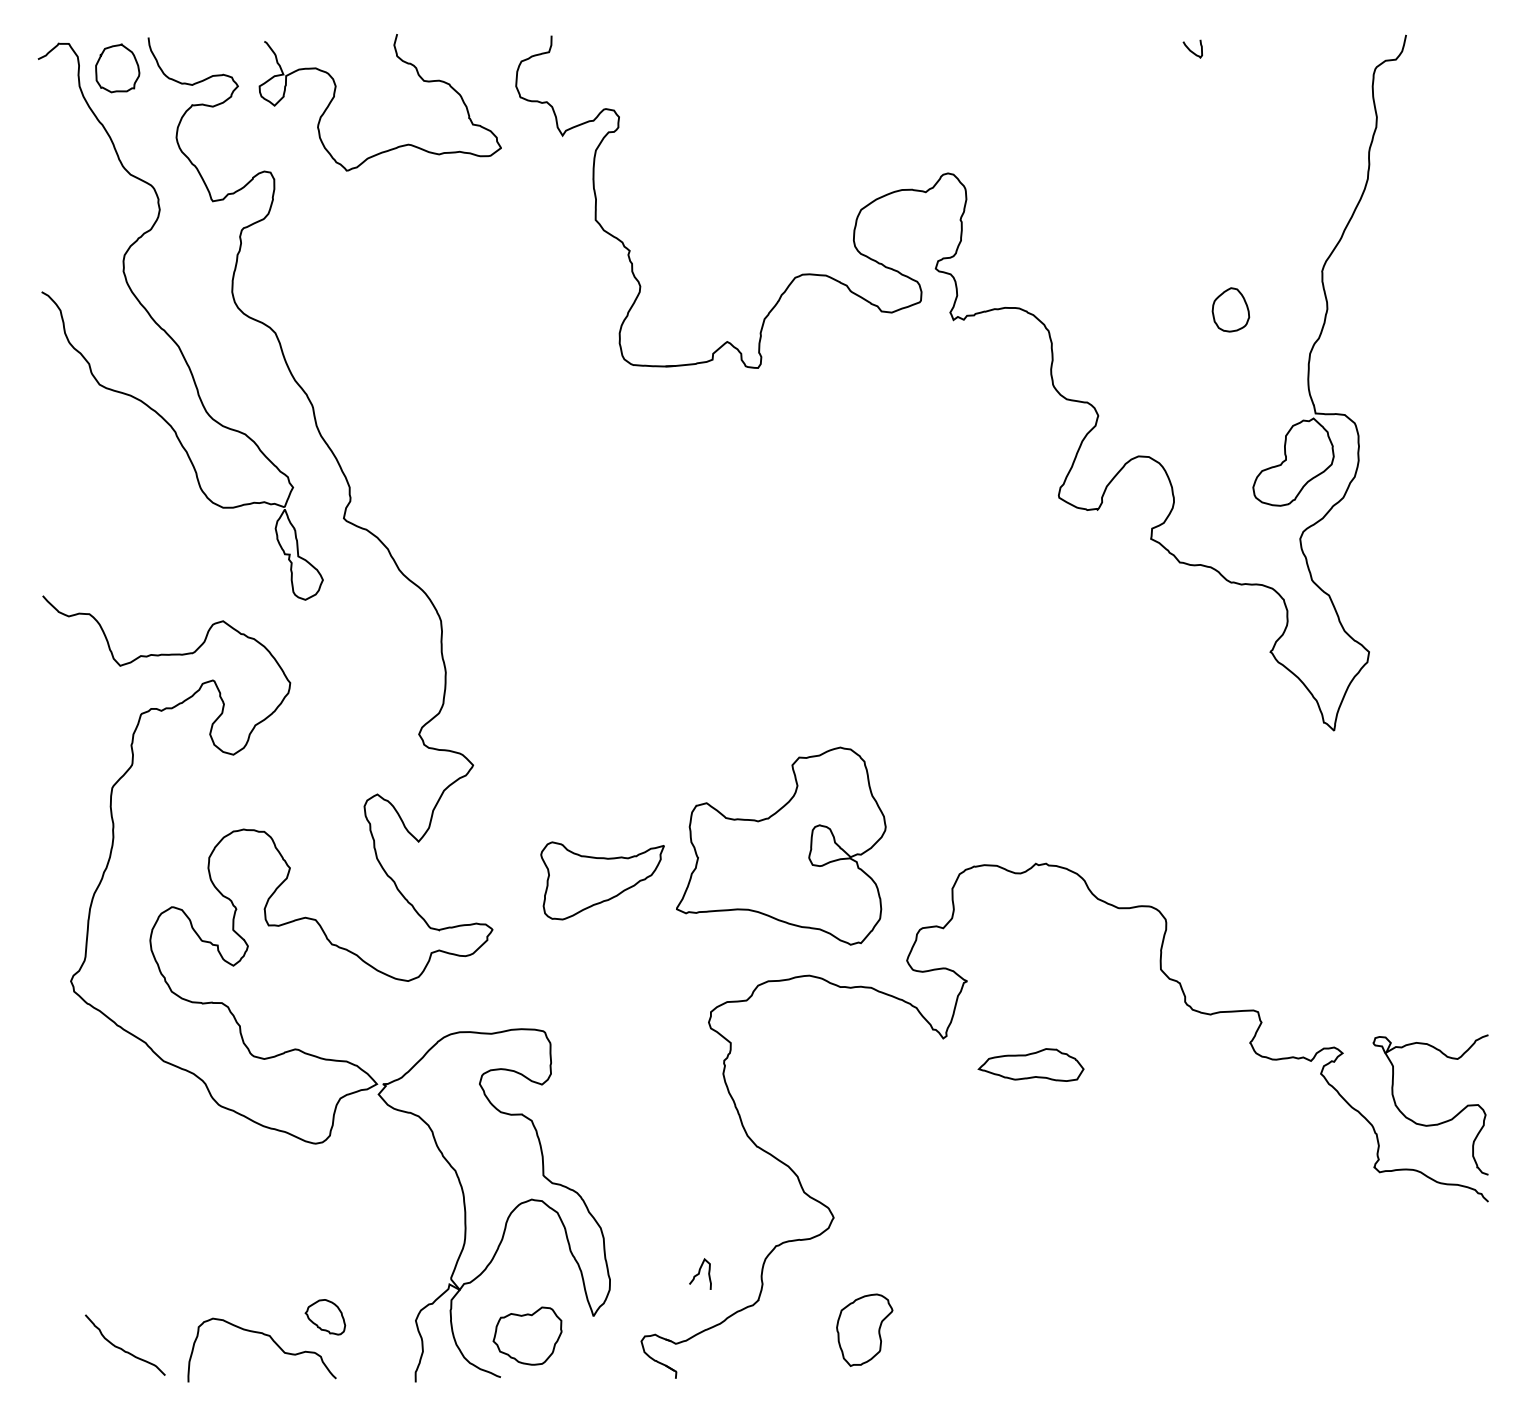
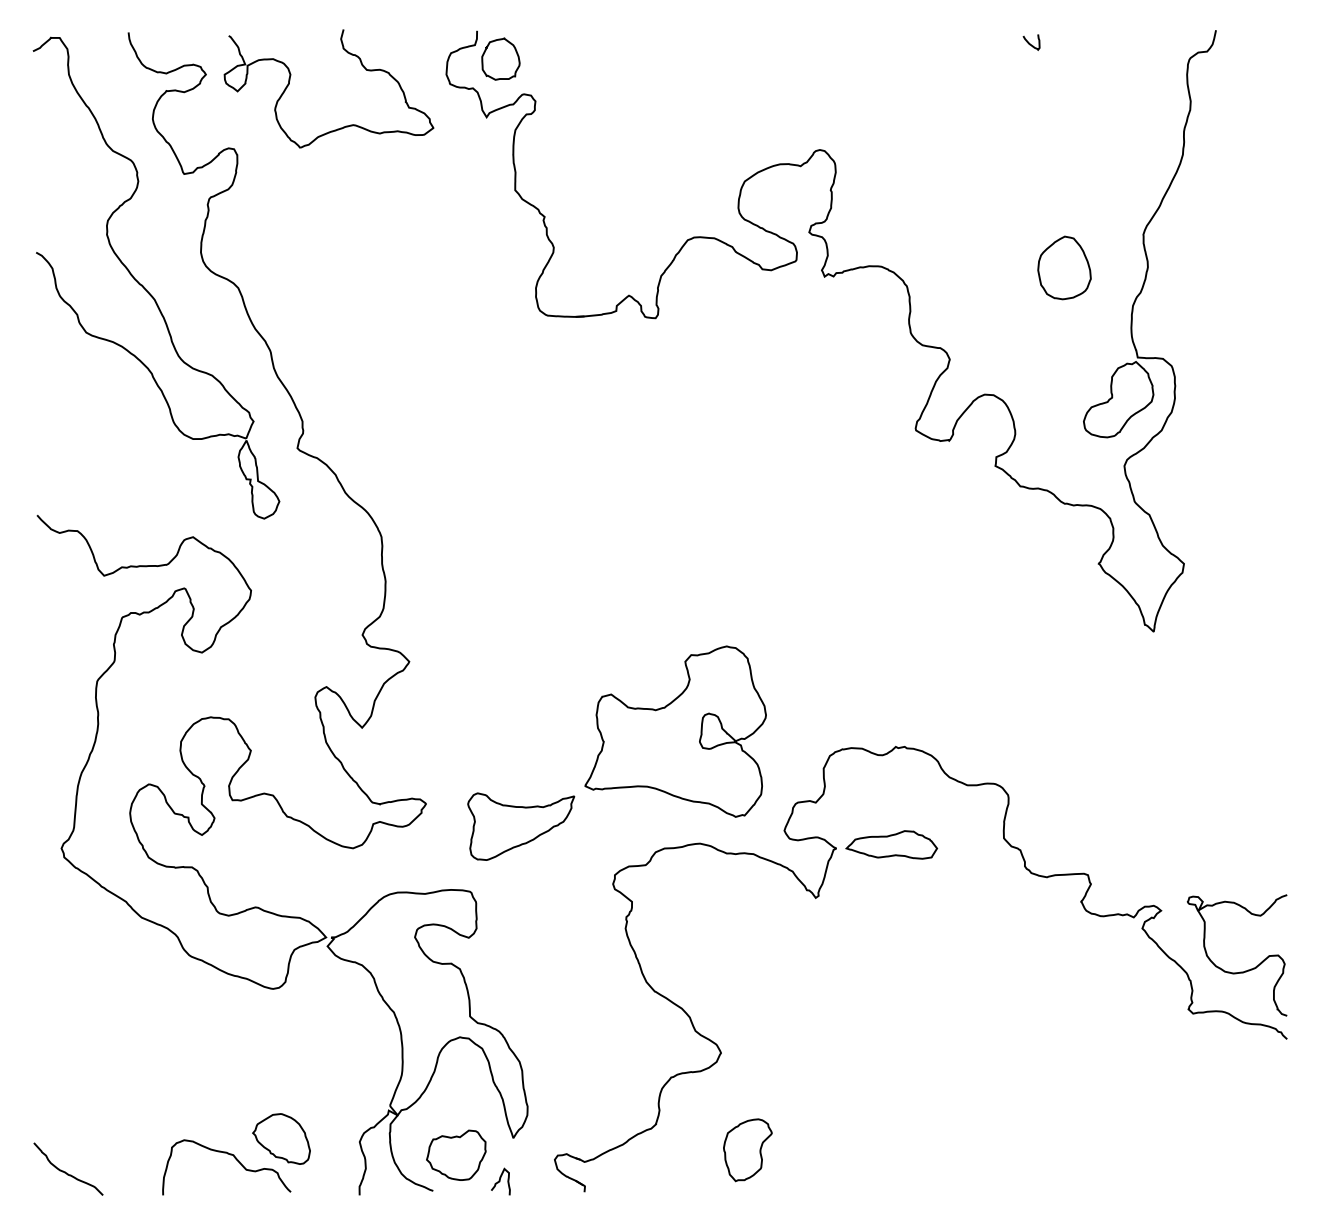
part: (117, 67) -> (500, 58), moved
part: (1230, 309) -> (1064, 267), size x1.67
part: (602, 880) -> (521, 826), moved
part: (1030, 1064) -> (891, 844), moved
curve: (700, 1273) -> (500, 1181), moved
part: (325, 1316) -> (281, 1138), size x1.67
curve: (121, 1347) -> (65, 1171), moved

